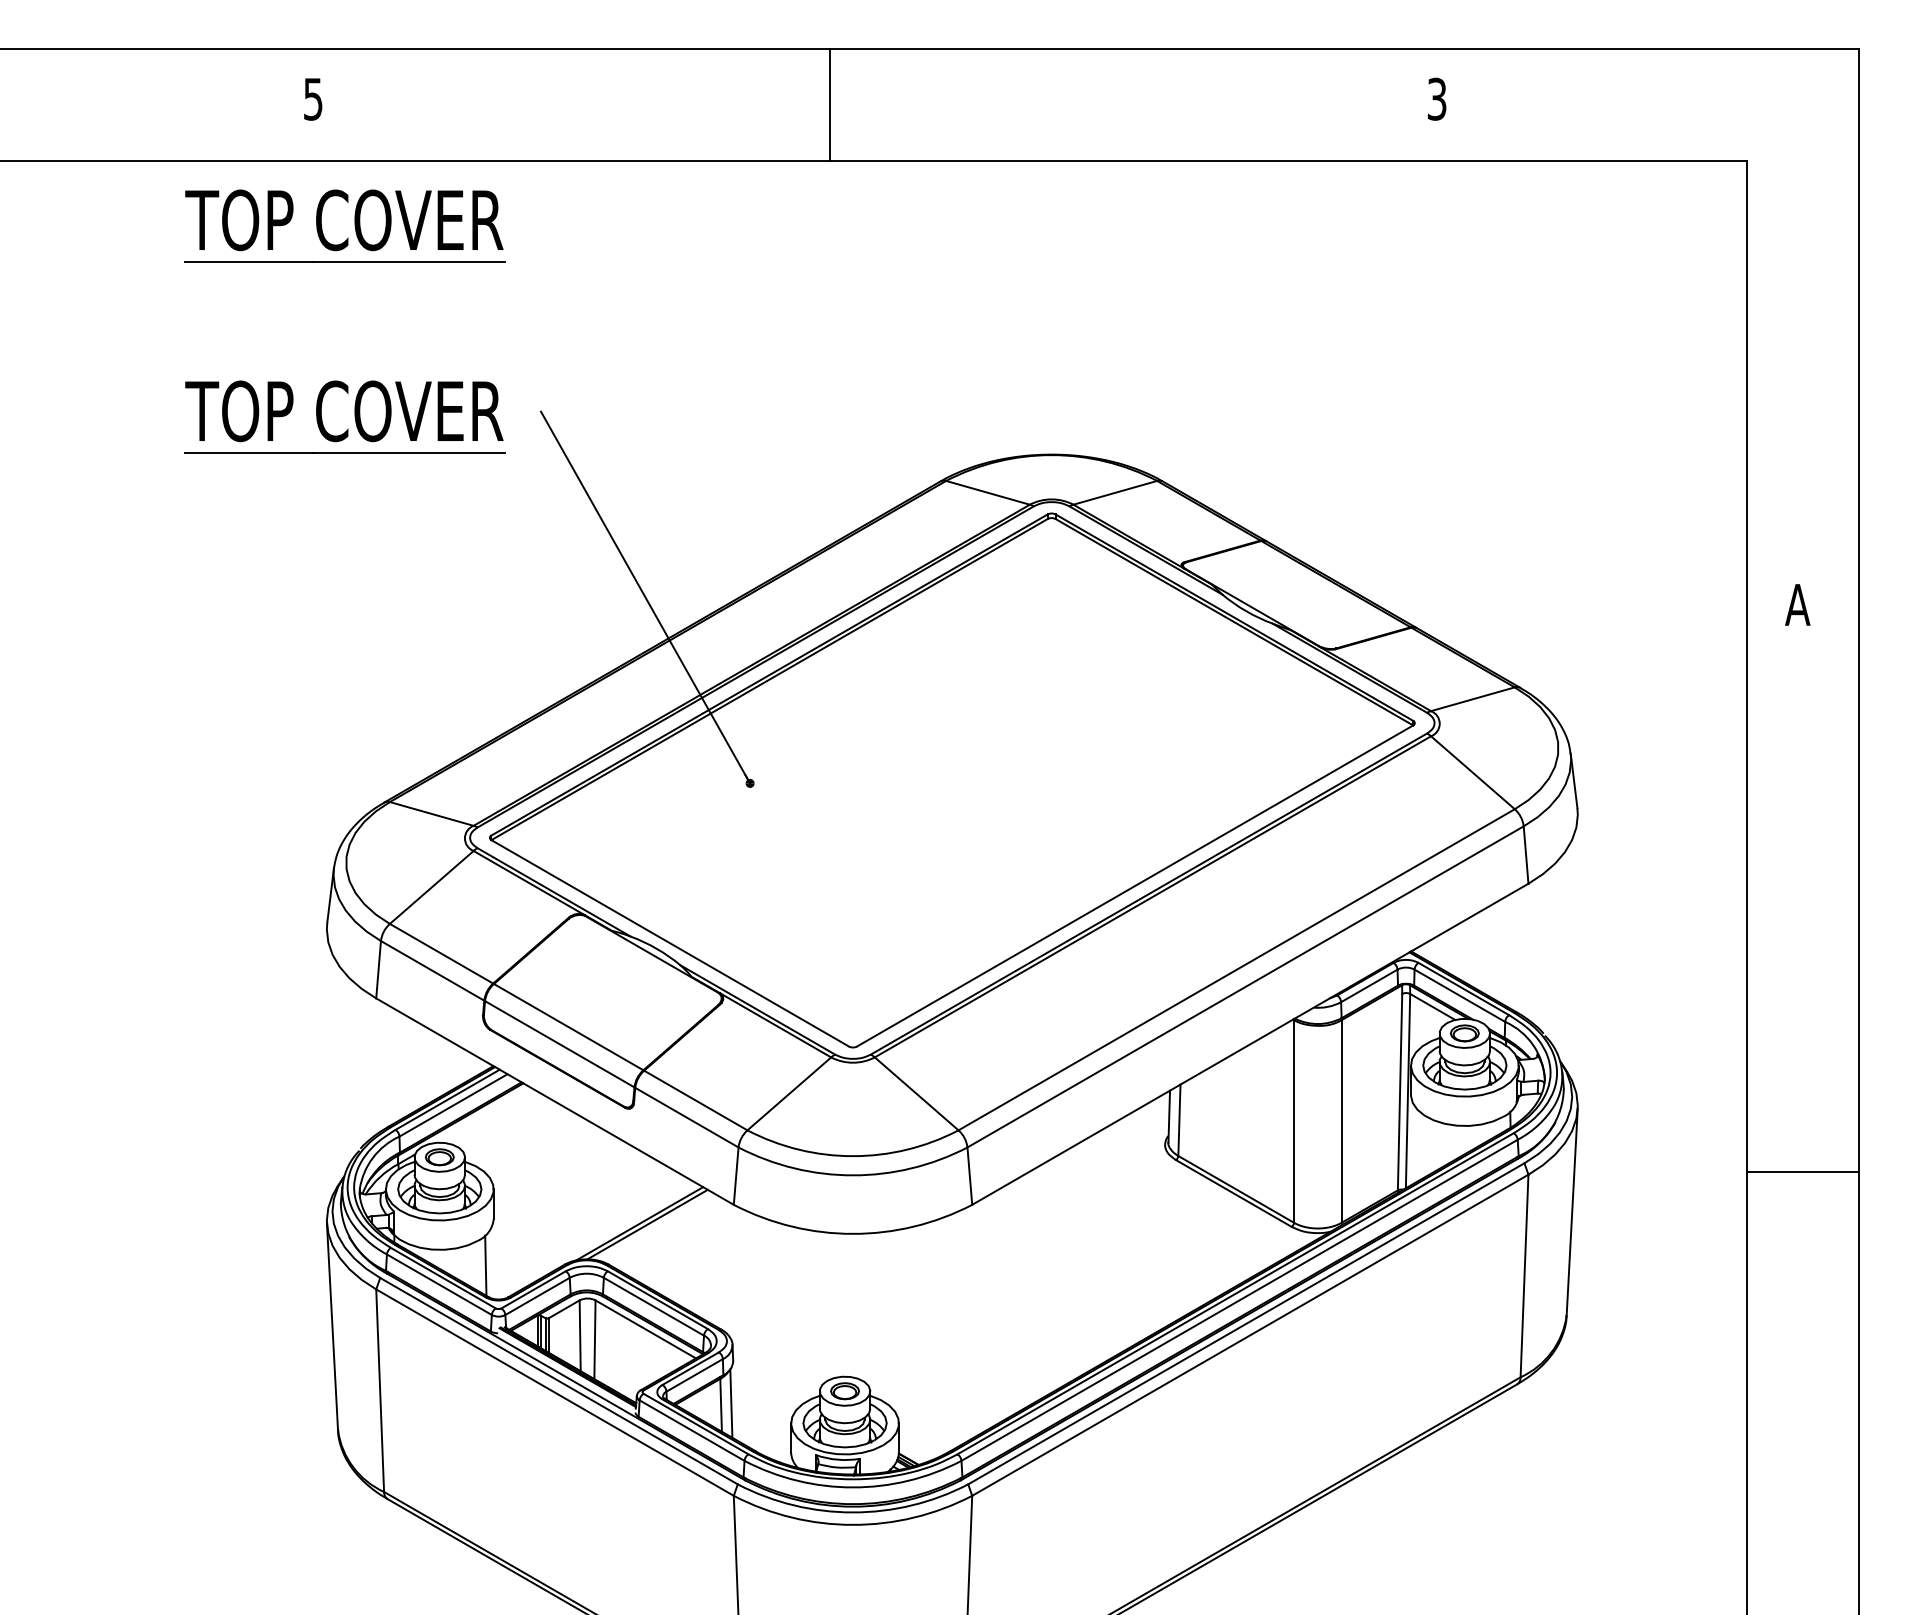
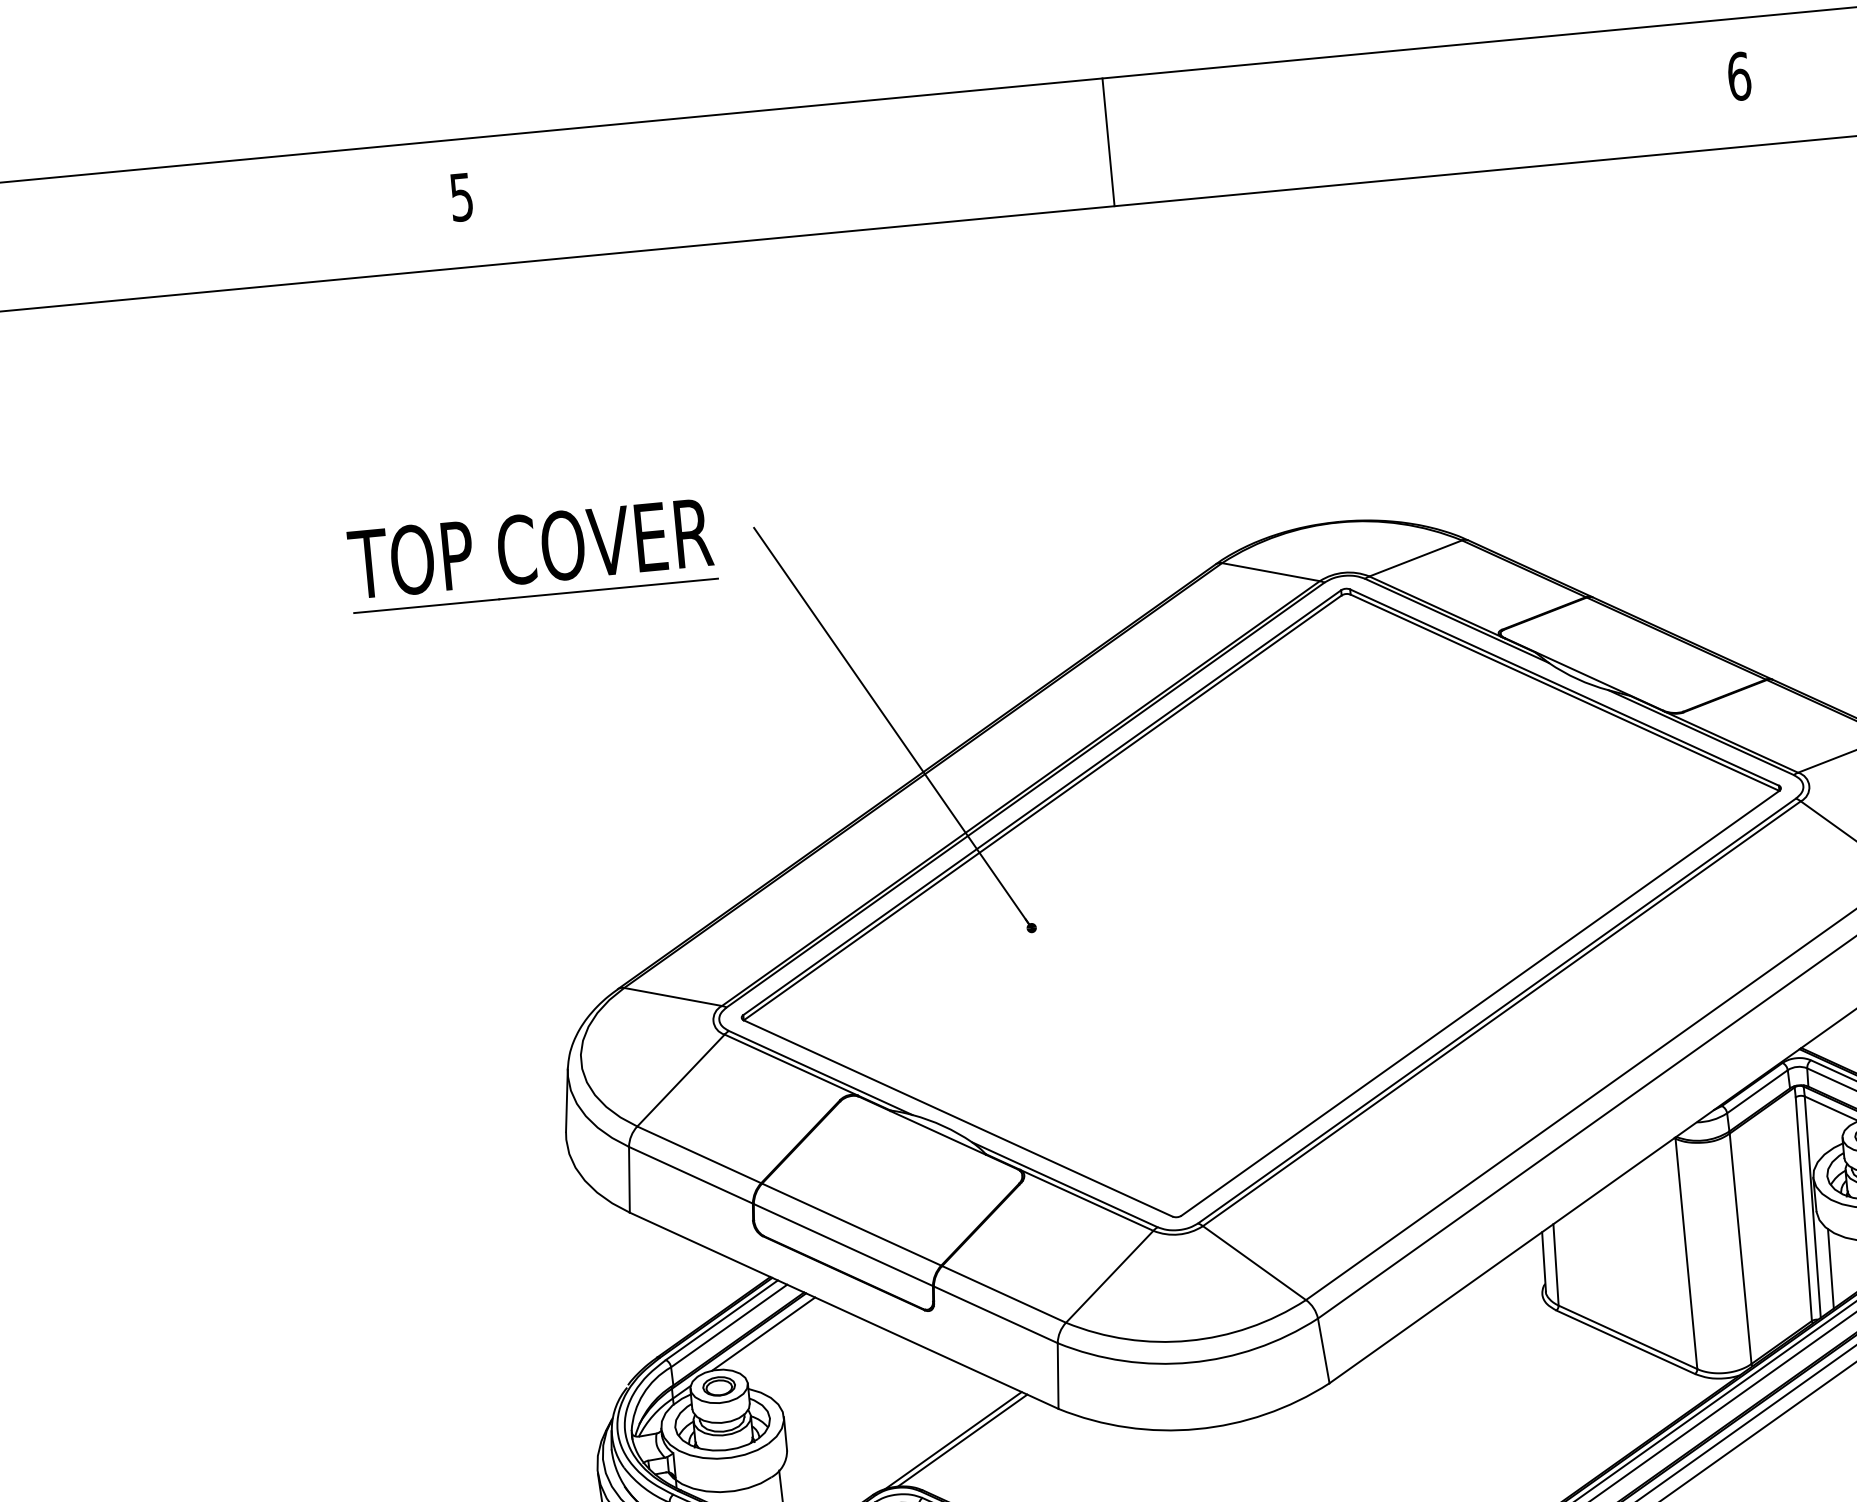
text: (1436, 98) -> (1738, 75), 3 -> 6
line: (829, 104) -> (1108, 142), moved
part: (354, 225) -> (522, 336), removed
line: (482, 1114) -> (763, 1333), added
line: (1418, 1146) -> (1830, 1268), added

